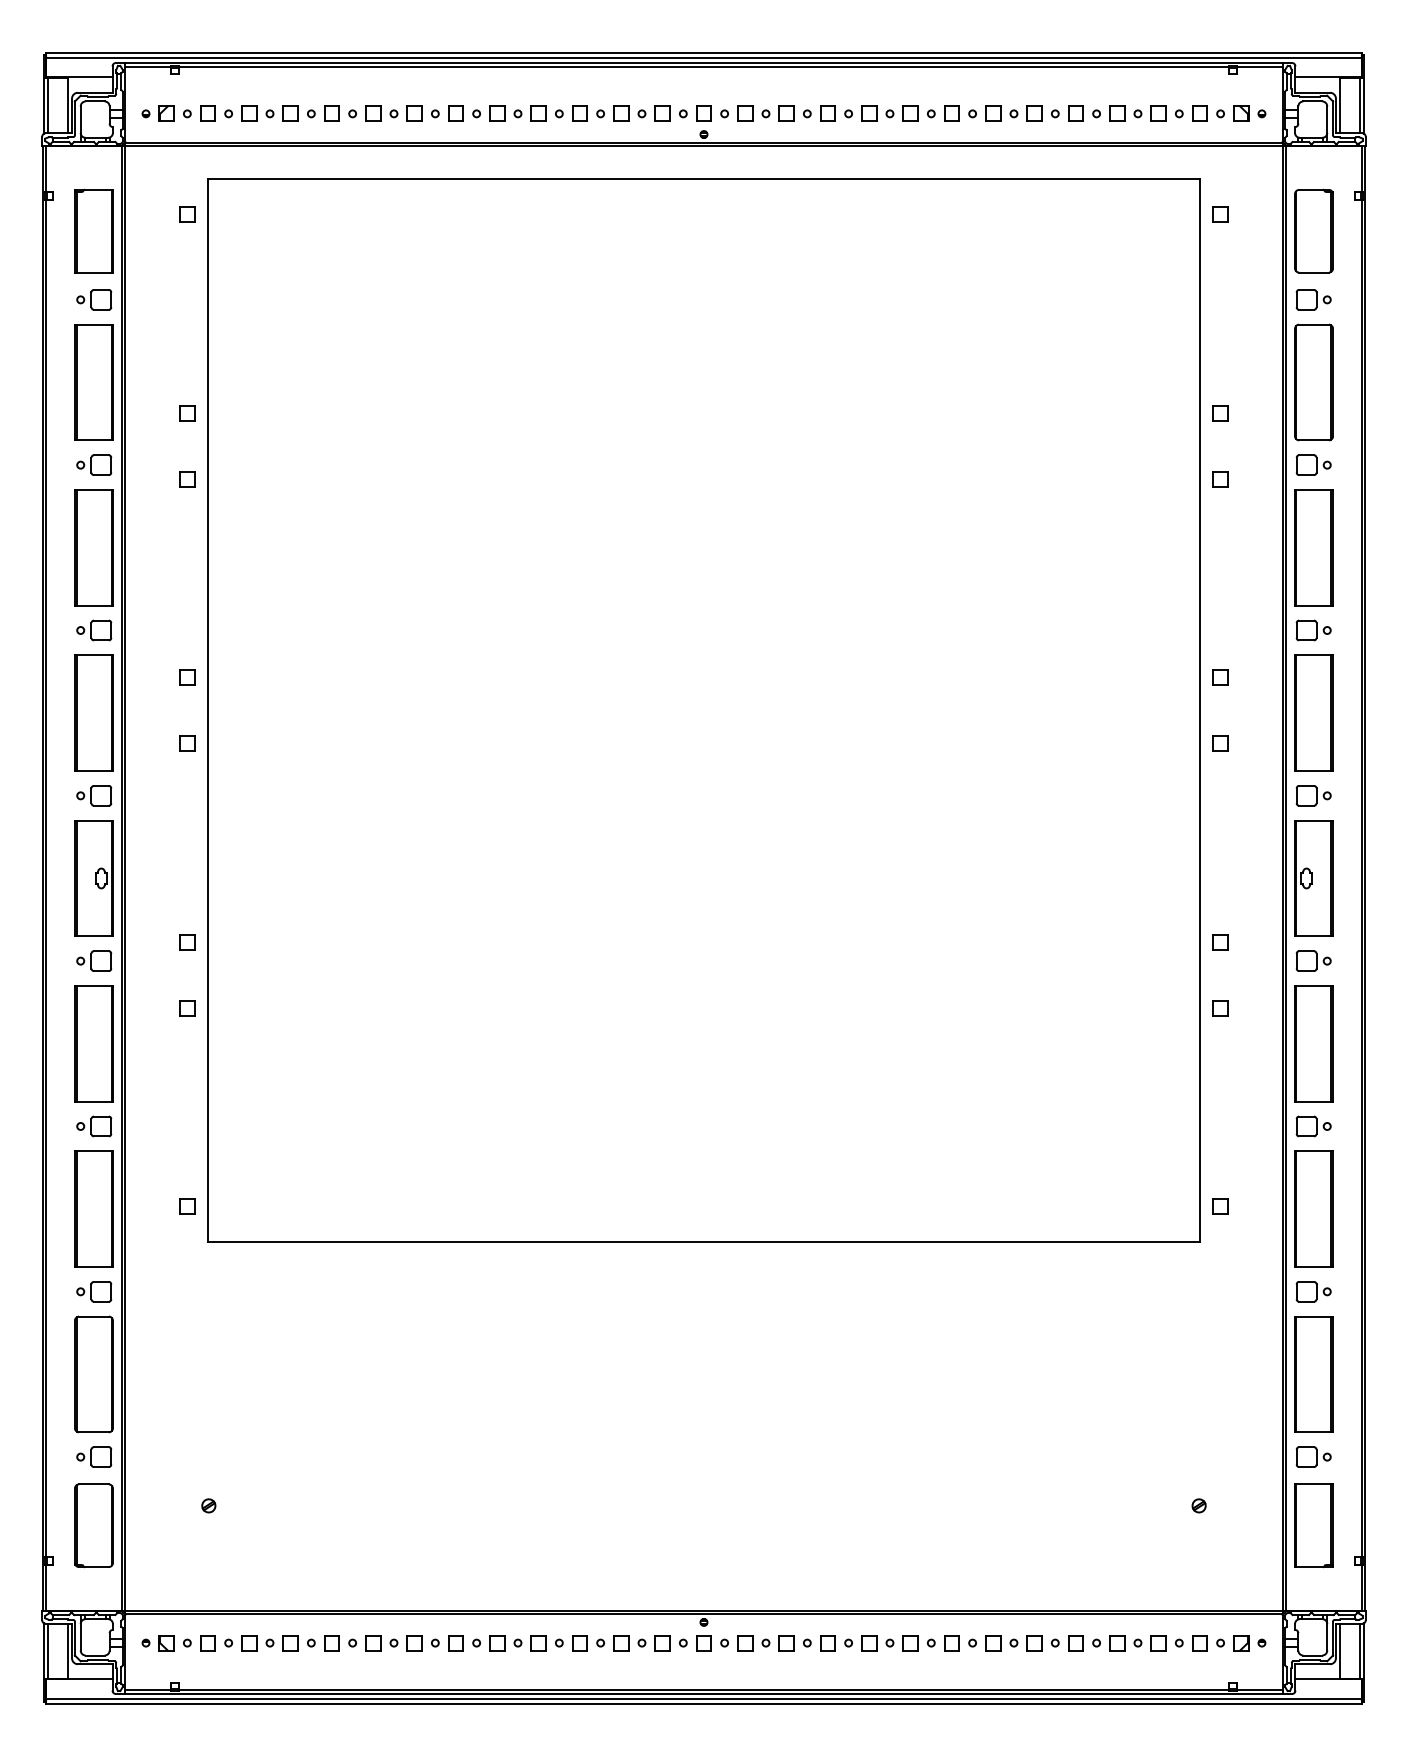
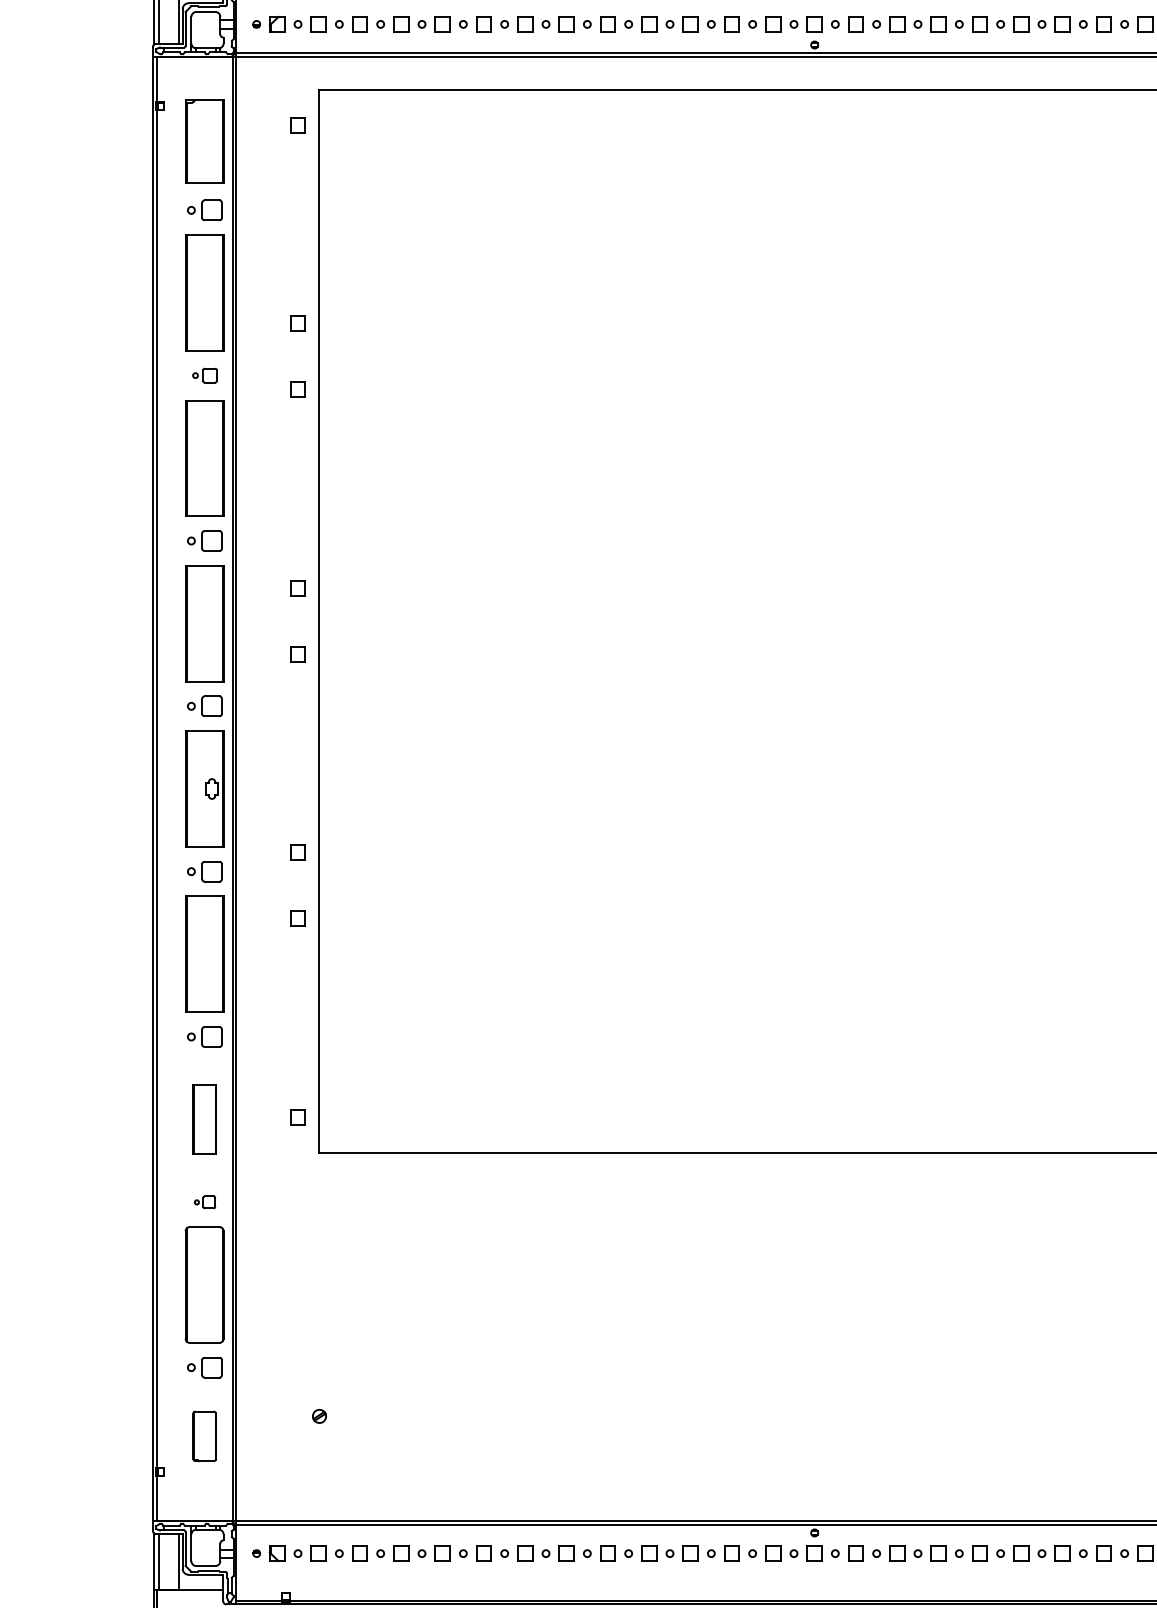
part: (94, 464) -> (205, 375), size x0.7
part: (93, 1208) -> (204, 1119), size x0.6
part: (94, 1291) -> (205, 1202), size x0.6
part: (93, 1525) -> (204, 1436), size x0.6

